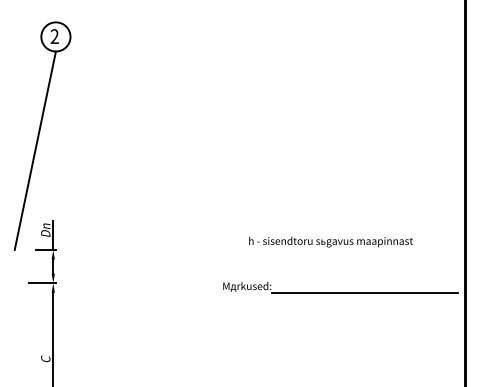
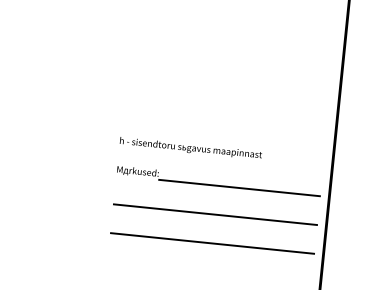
text: (330, 241) -> (190, 148), moved
part: (340, 287) -> (218, 180), moved
line: (337, 314) -> (215, 214), added
line: (337, 347) -> (212, 243), added

